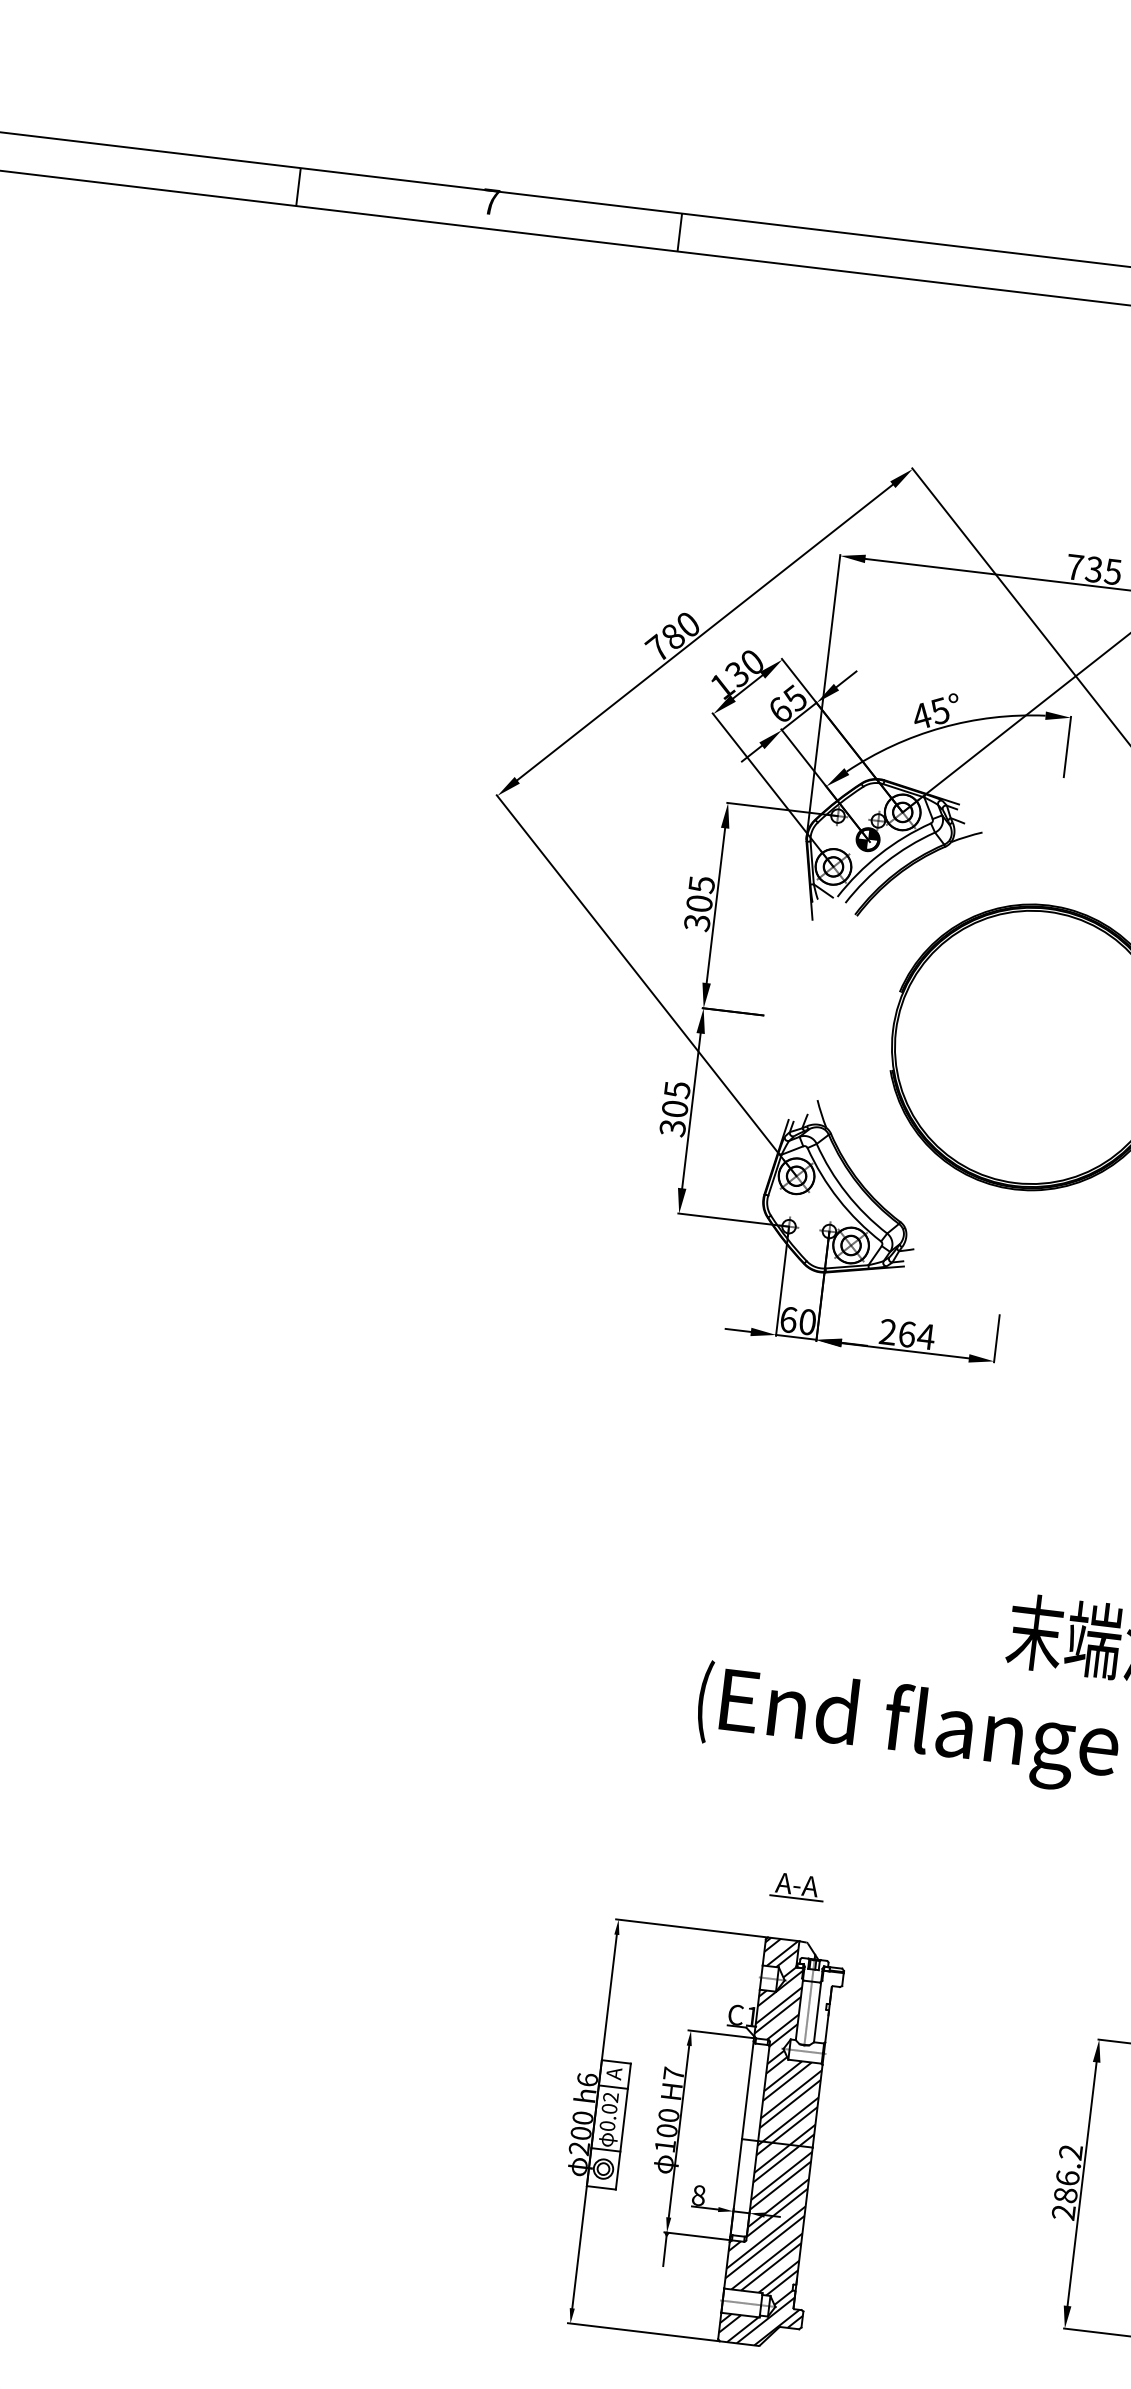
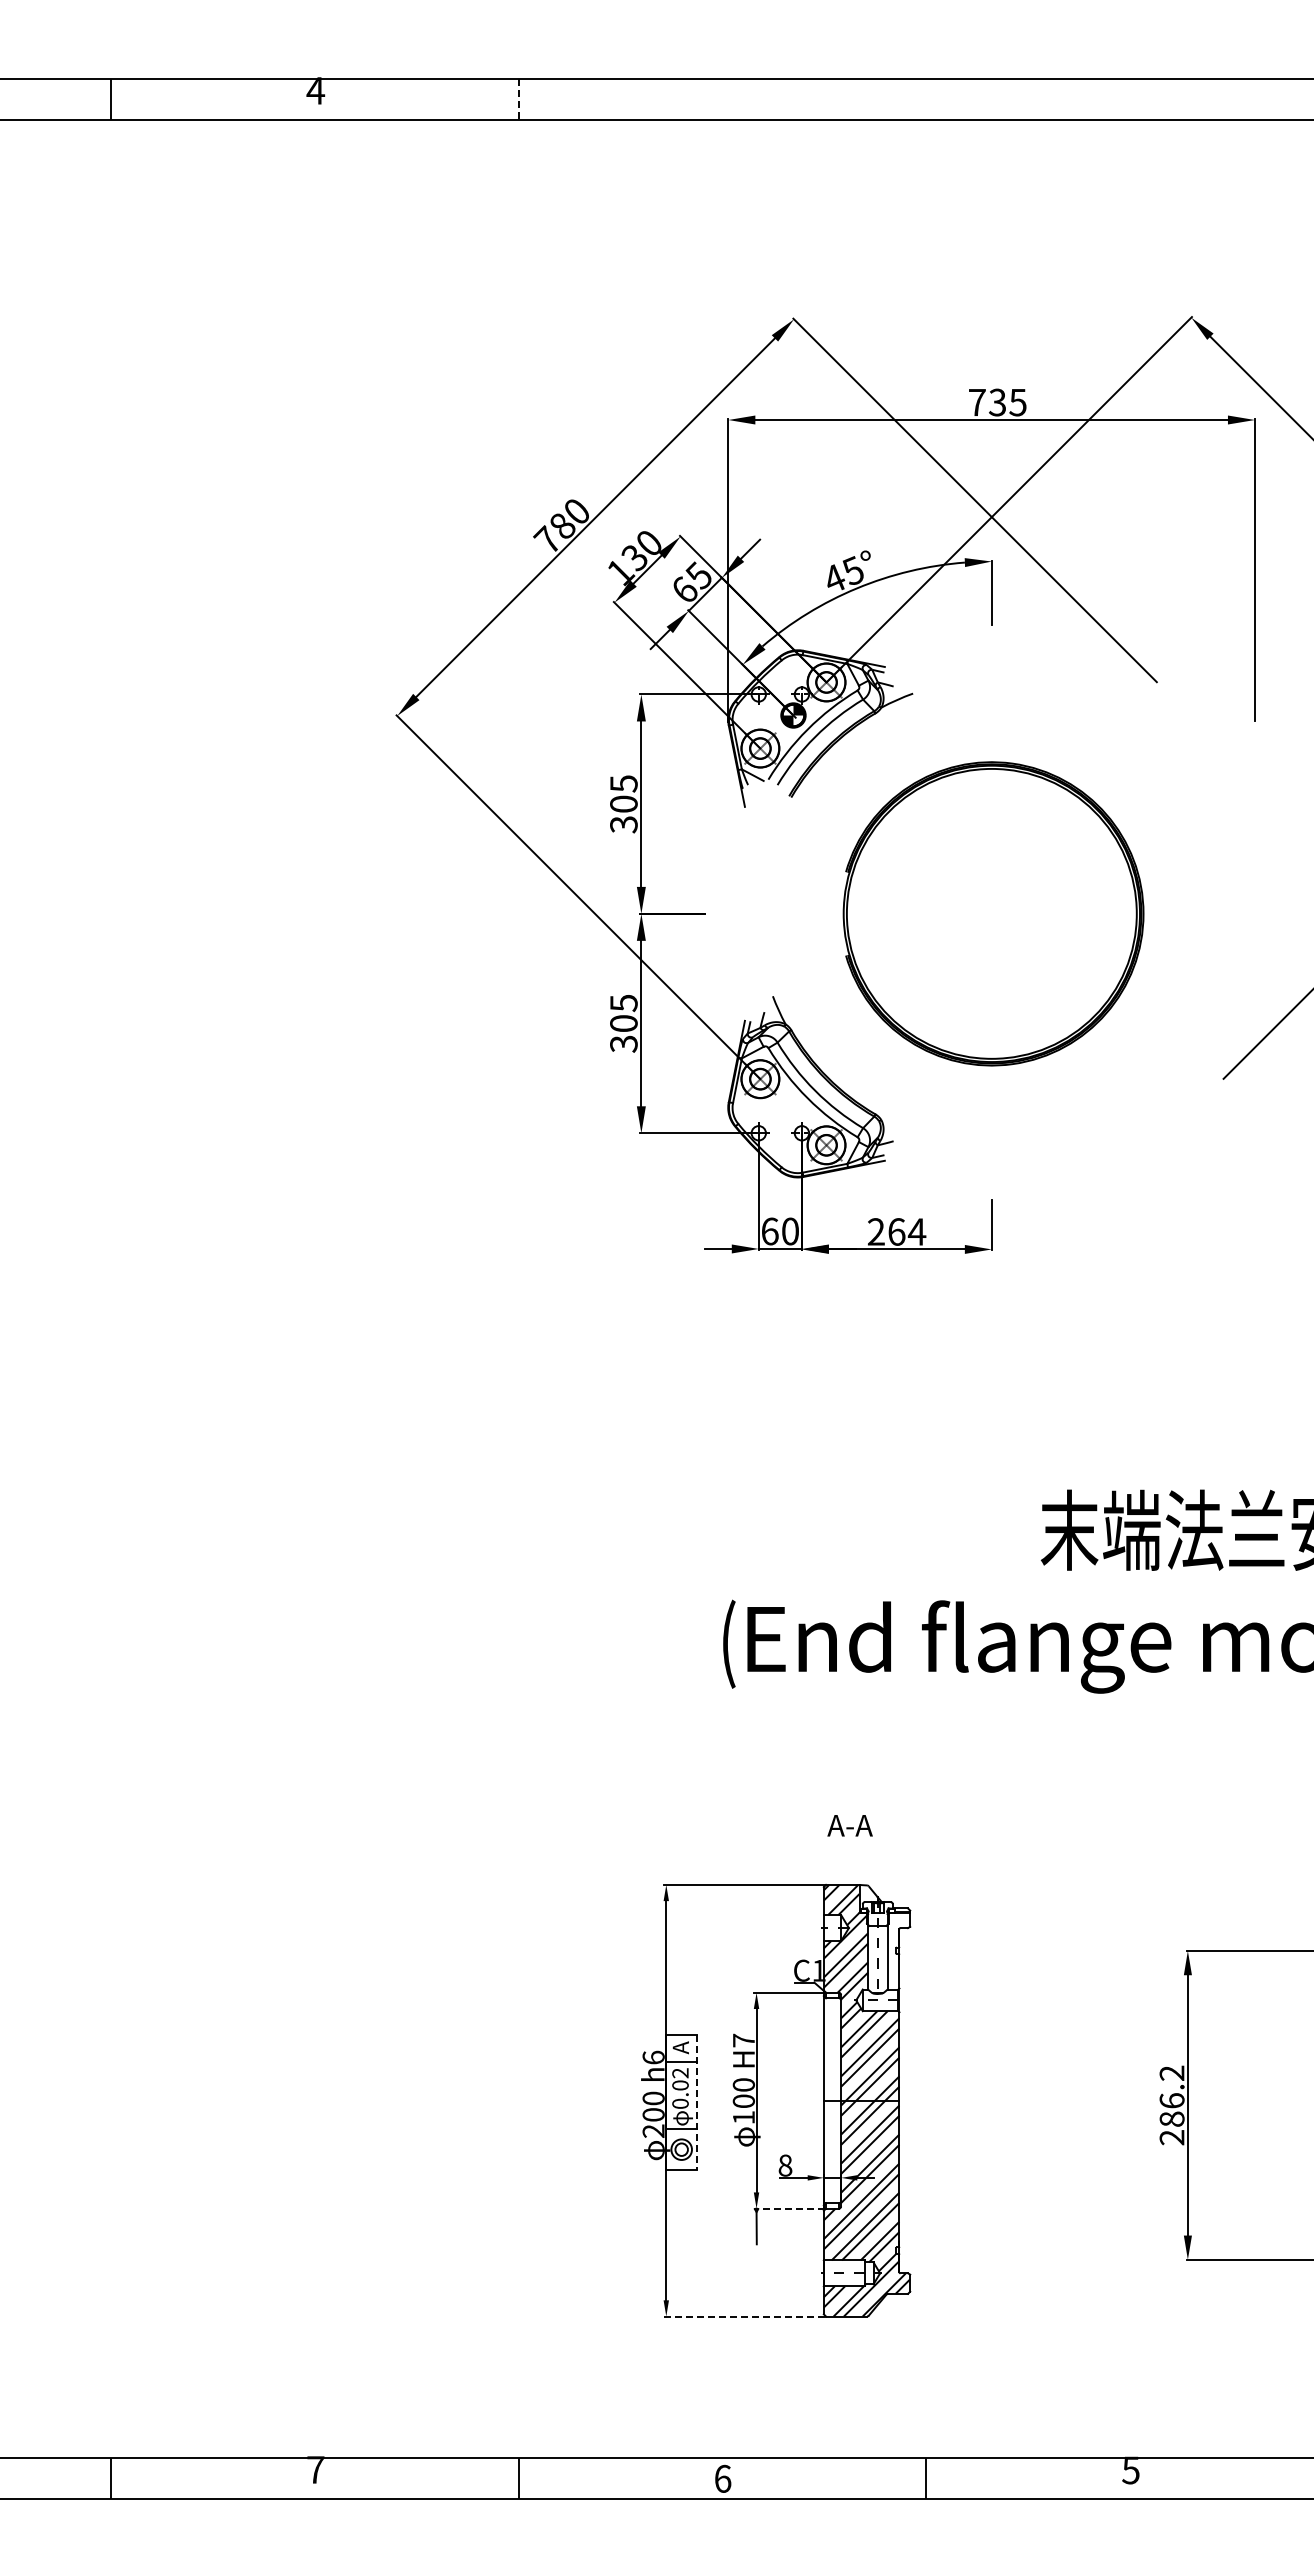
text: (490, 201) -> (315, 90), 7 -> 4
line: (679, 232) -> (518, 99), solid -> dashed
line: (795, 1898) -> (850, 1840), removed
line: (623, 2126) -> (697, 2102), solid -> dashed
line: (696, 2236) -> (788, 2208), solid -> dashed
line: (643, 2332) -> (744, 2316), solid -> dashed

